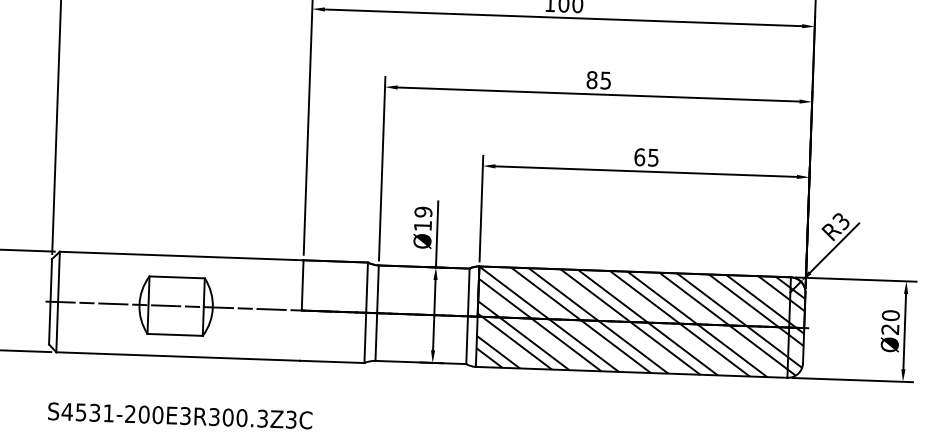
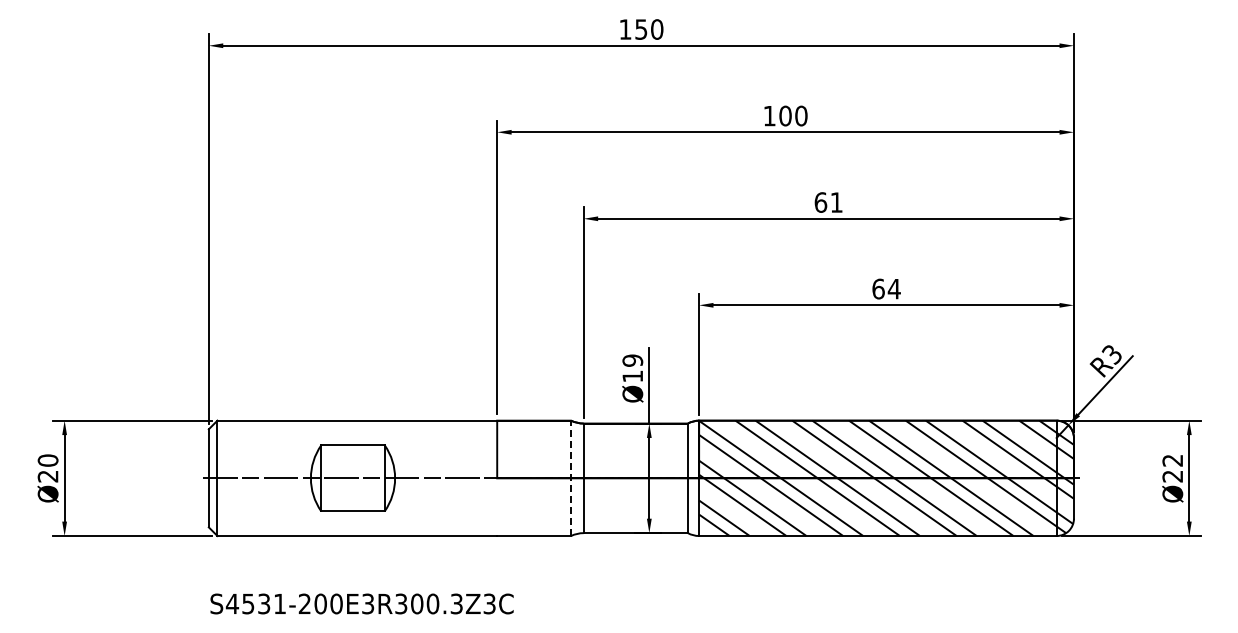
text: (598, 80) -> (828, 202), 85 -> 61
text: (652, 158) -> (893, 289), 65 -> 64
line: (366, 312) -> (571, 478), solid -> dashed
text: (890, 315) -> (1172, 460), Ø20 -> Ø22

